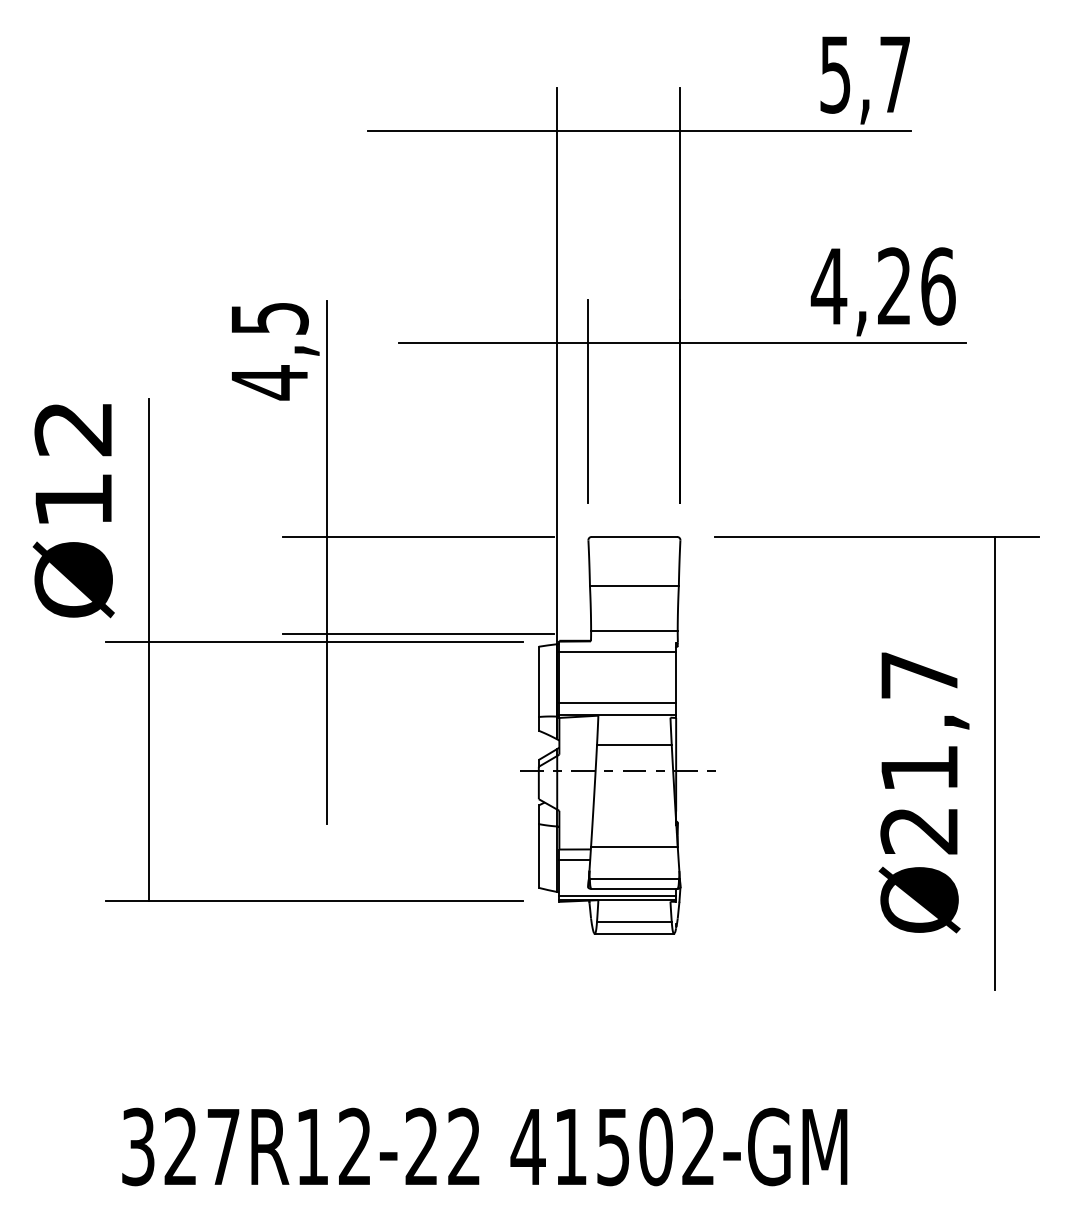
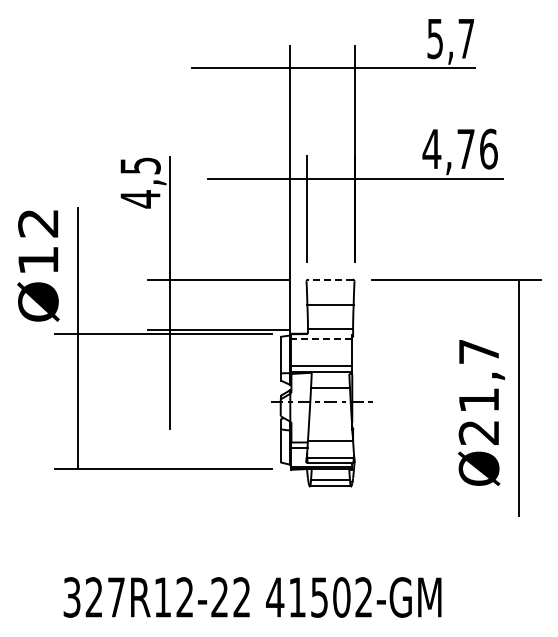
text: (893, 285) -> (465, 148), 4,26 -> 4,76
line: (634, 536) -> (330, 279), solid -> dashed
line: (617, 651) -> (321, 339), solid -> dashed

